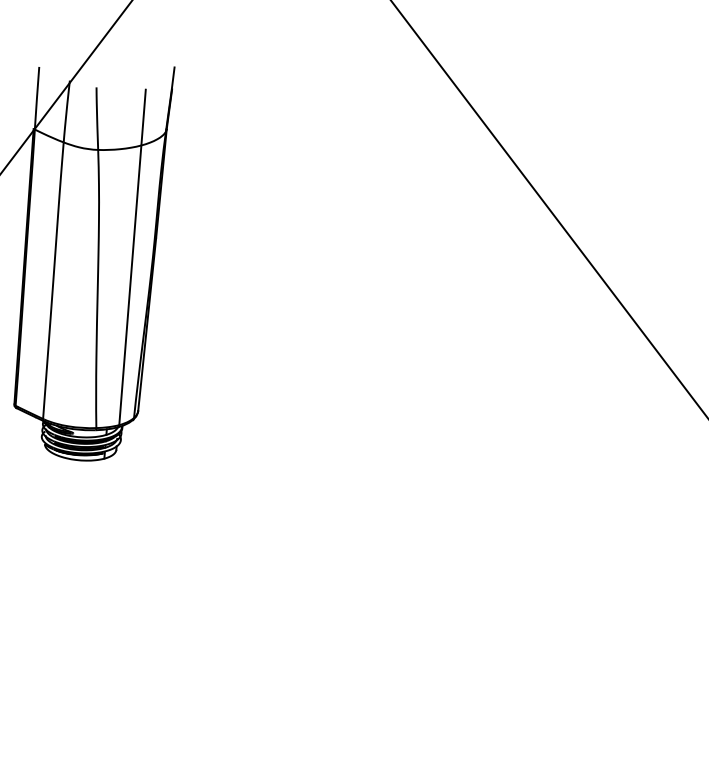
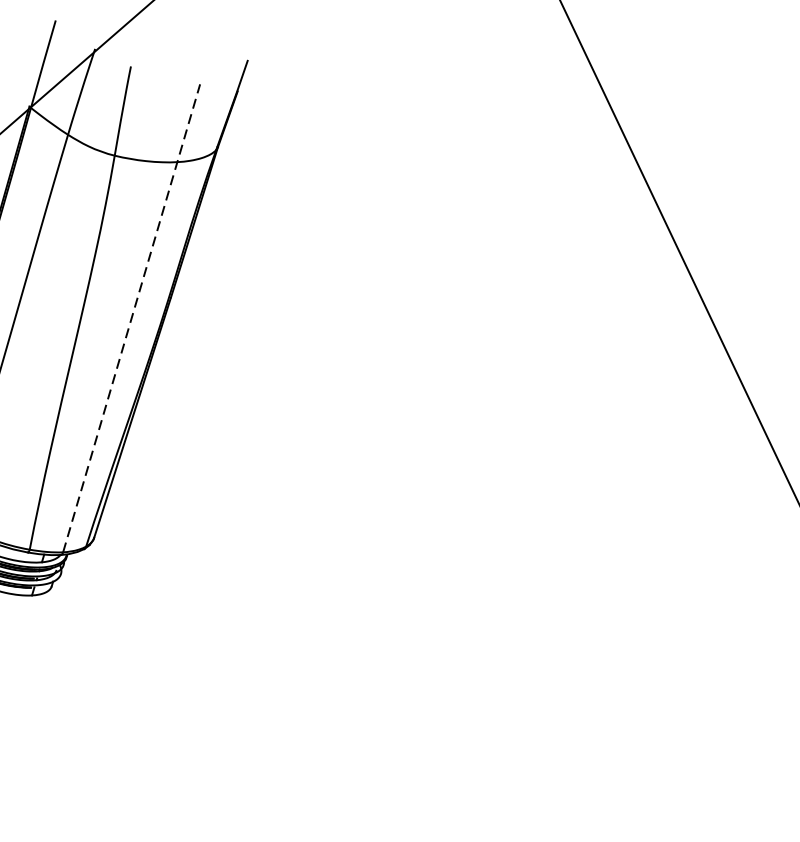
line: (132, 256) -> (131, 317), solid -> dashed

